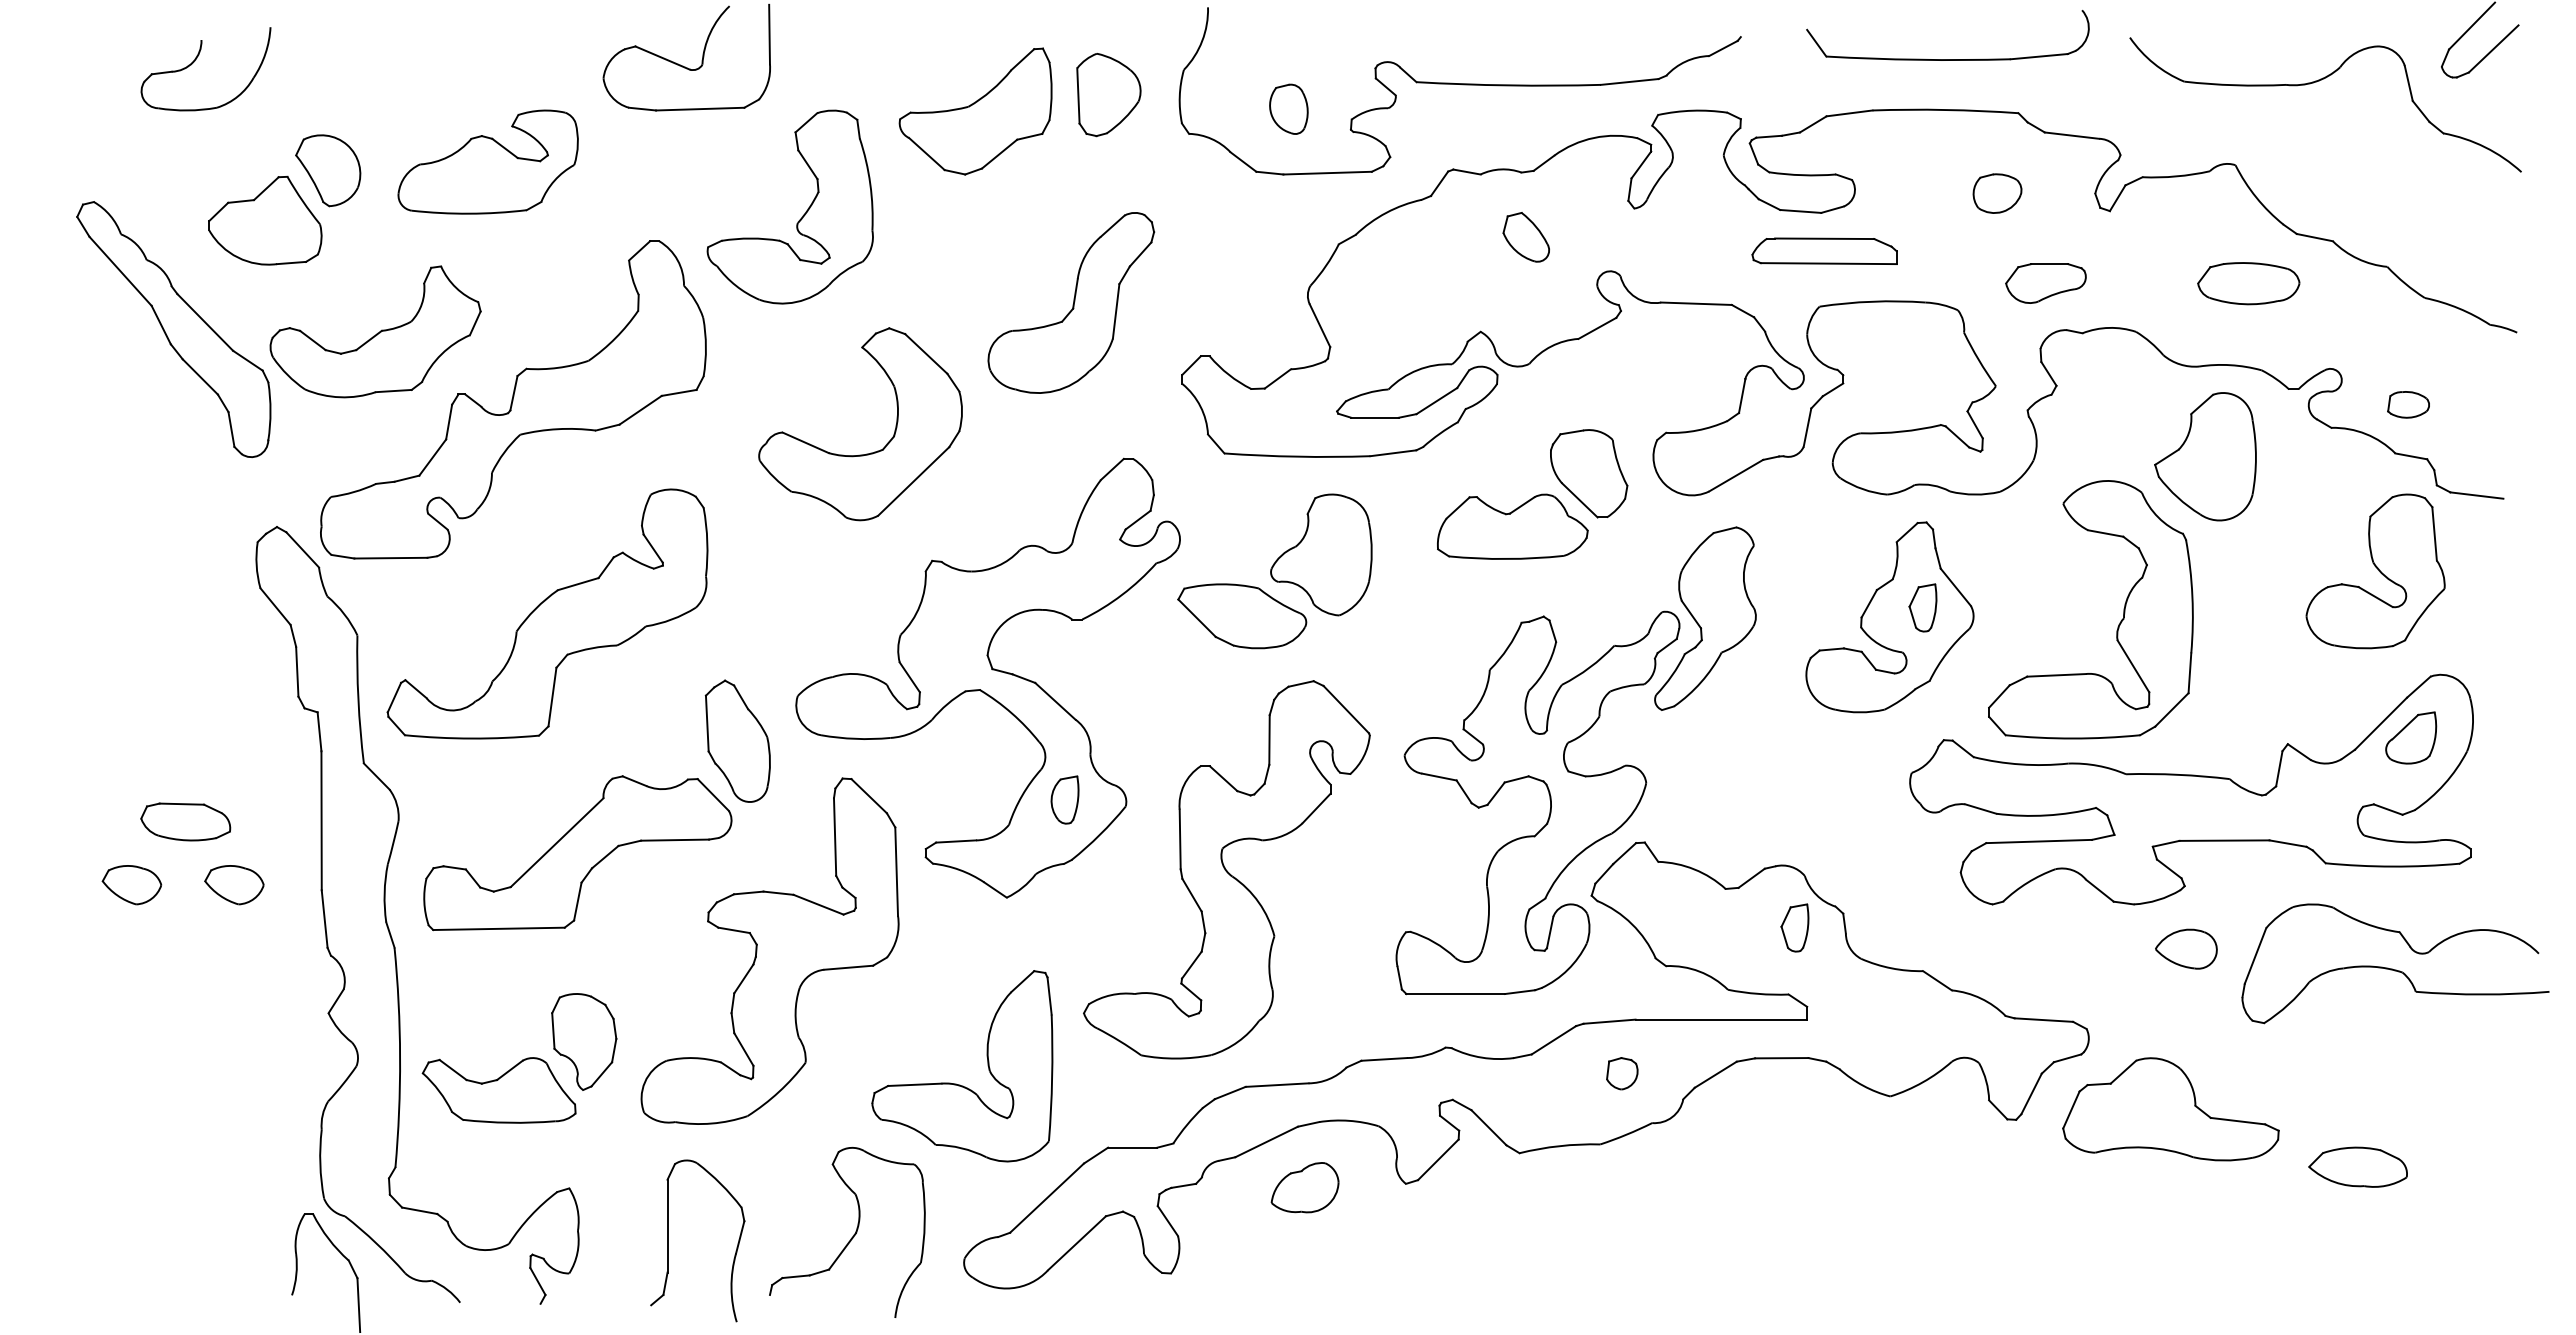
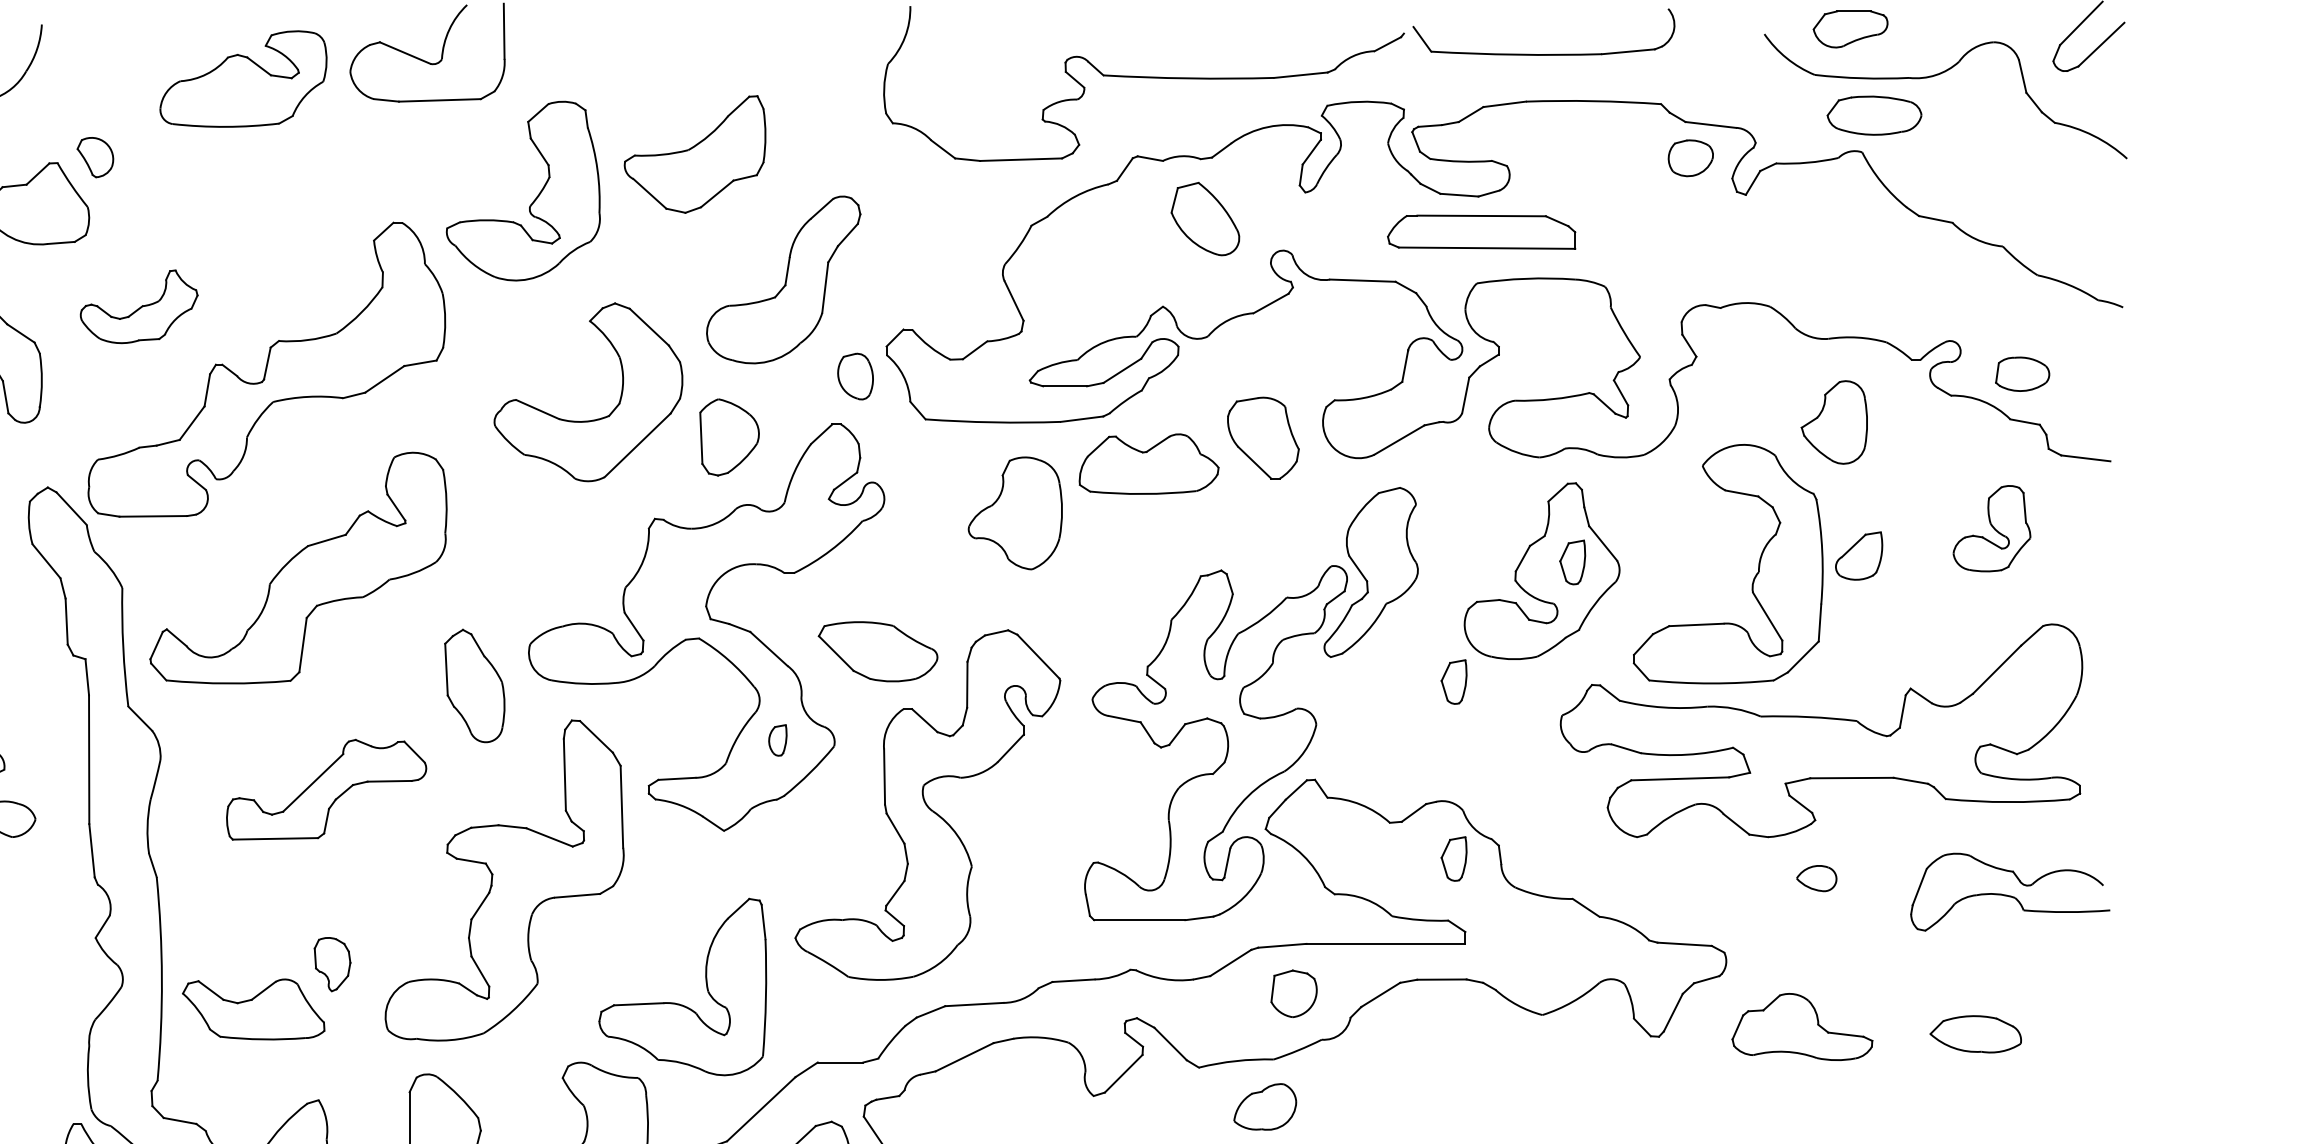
part: (1947, 59) -> (1543, 54), moved
part: (1108, 95) -> (729, 437), moved
part: (1288, 108) -> (855, 375), moved
part: (975, 111) -> (694, 154), moved
part: (487, 161) -> (242, 78), moved
part: (328, 170) -> (95, 157), size x0.6
part: (1997, 193) -> (1690, 158), moved
part: (1525, 237) -> (1204, 219), size x1.6
part: (1824, 250) -> (1481, 231), size x1.4
part: (2045, 283) -> (1850, 29), moved
part: (2248, 283) -> (1874, 115), moved
part: (375, 331) -> (139, 306), size x0.6
part: (2408, 404) -> (2022, 374), size x1.4
part: (2205, 456) -> (1834, 422), size x0.7
part: (1512, 526) -> (1148, 463), moved
part: (2375, 571) -> (1991, 528), size x0.6
part: (1242, 616) -> (878, 651), moved
part: (1794, 736) -> (1453, 681), added
part: (2411, 737) -> (1859, 555), moved
part: (1064, 799) -> (777, 739), size x0.7
part: (577, 853) -> (326, 789), size x0.7
part: (2186, 948) -> (1816, 877), size x0.7
part: (2395, 963) -> (2010, 891), size x0.7
part: (584, 1041) -> (332, 964), size x0.6
part: (1622, 1073) -> (1294, 993), size x1.6
part: (2170, 1109) -> (1801, 1027), size x0.7
part: (2357, 1166) -> (1975, 1033), moved
part: (1304, 1187) -> (1264, 1106), moved

